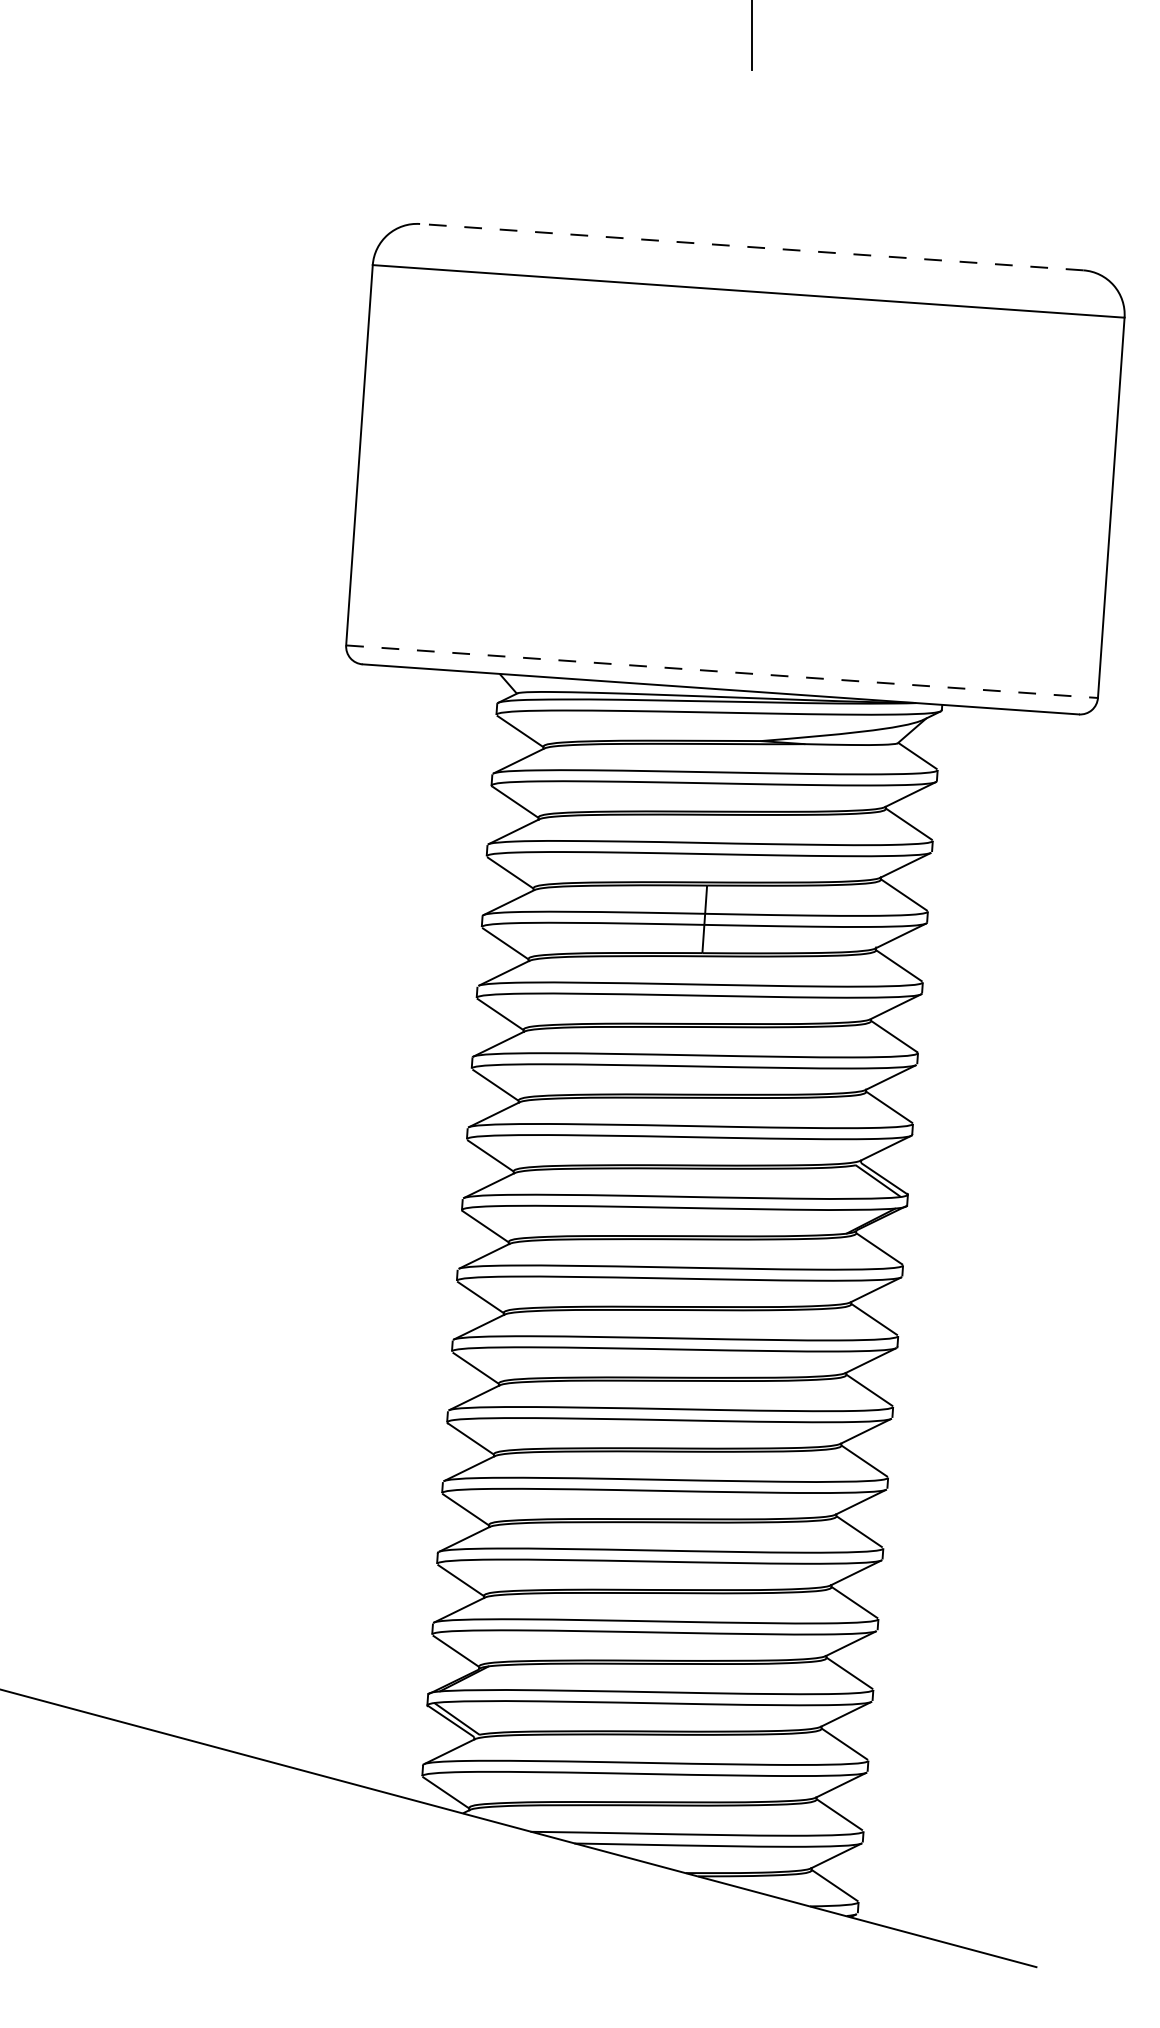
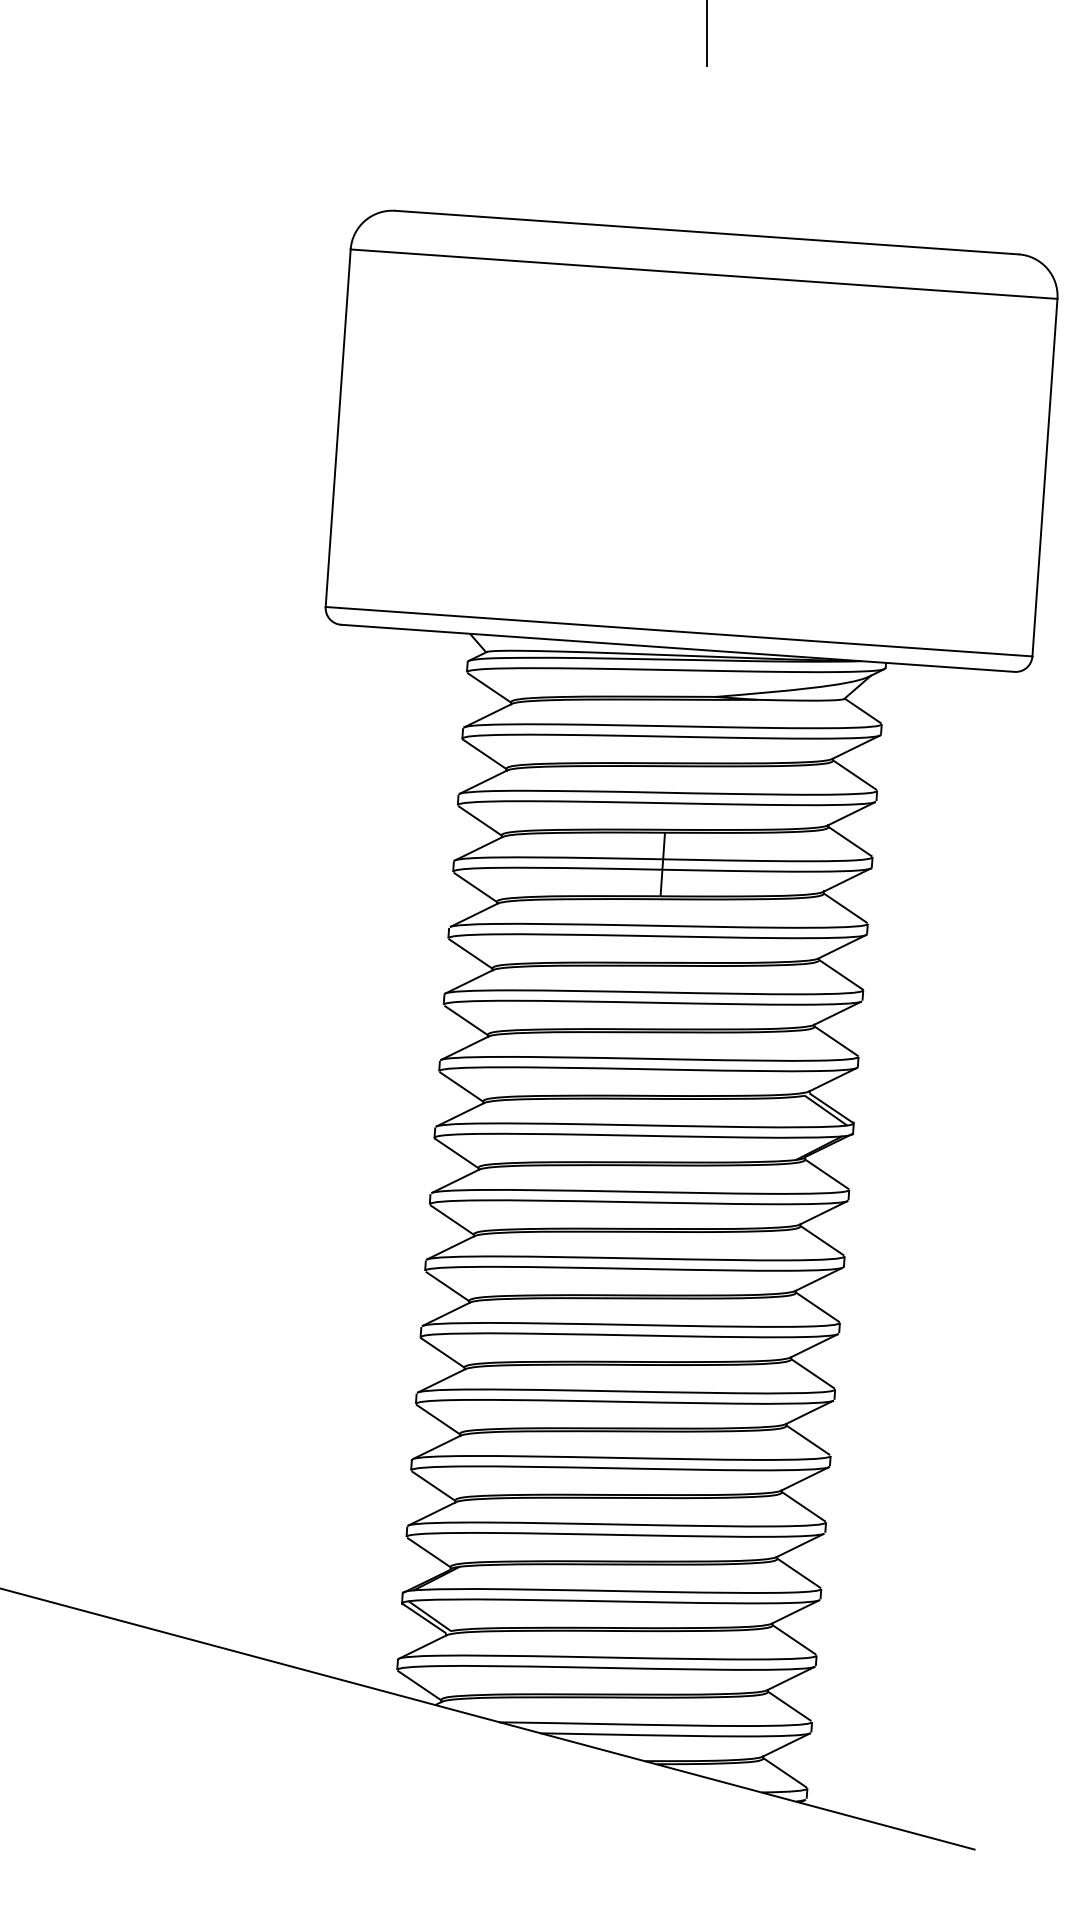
line: (751, 247) -> (706, 232), dashed -> solid
line: (722, 671) -> (679, 631), dashed -> solid

